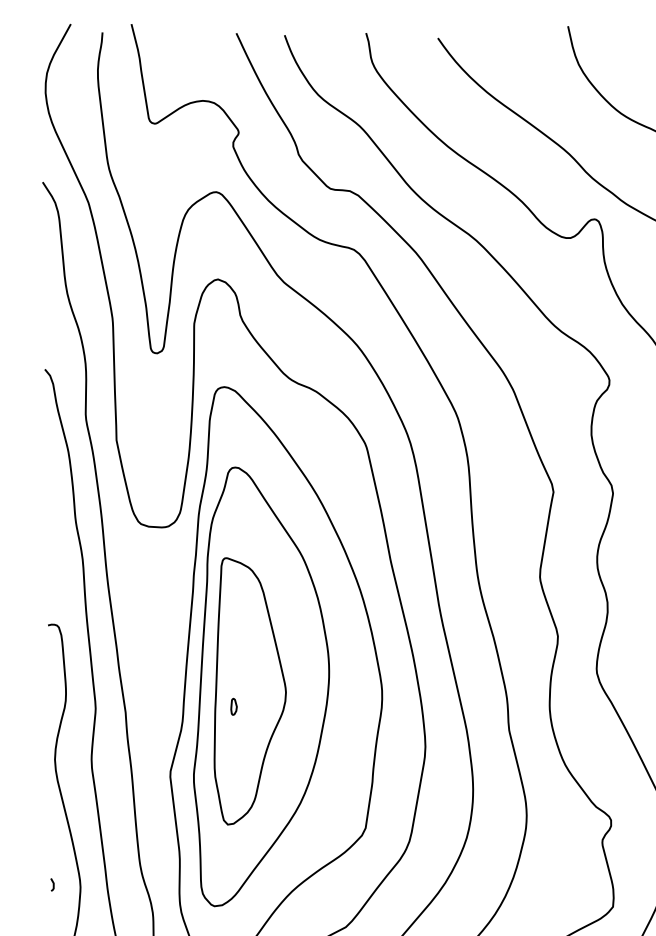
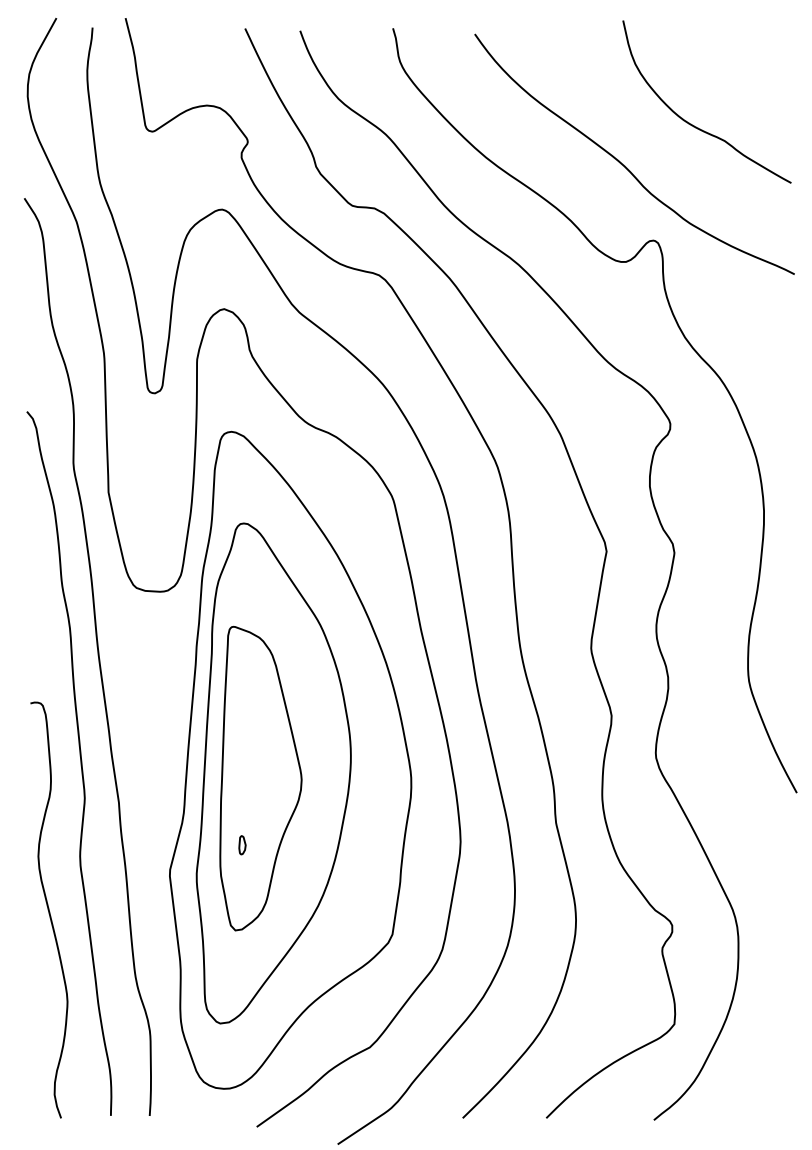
part: (234, 707) -> (242, 845), moved
line: (53, 884) -> (36, 998), removed

